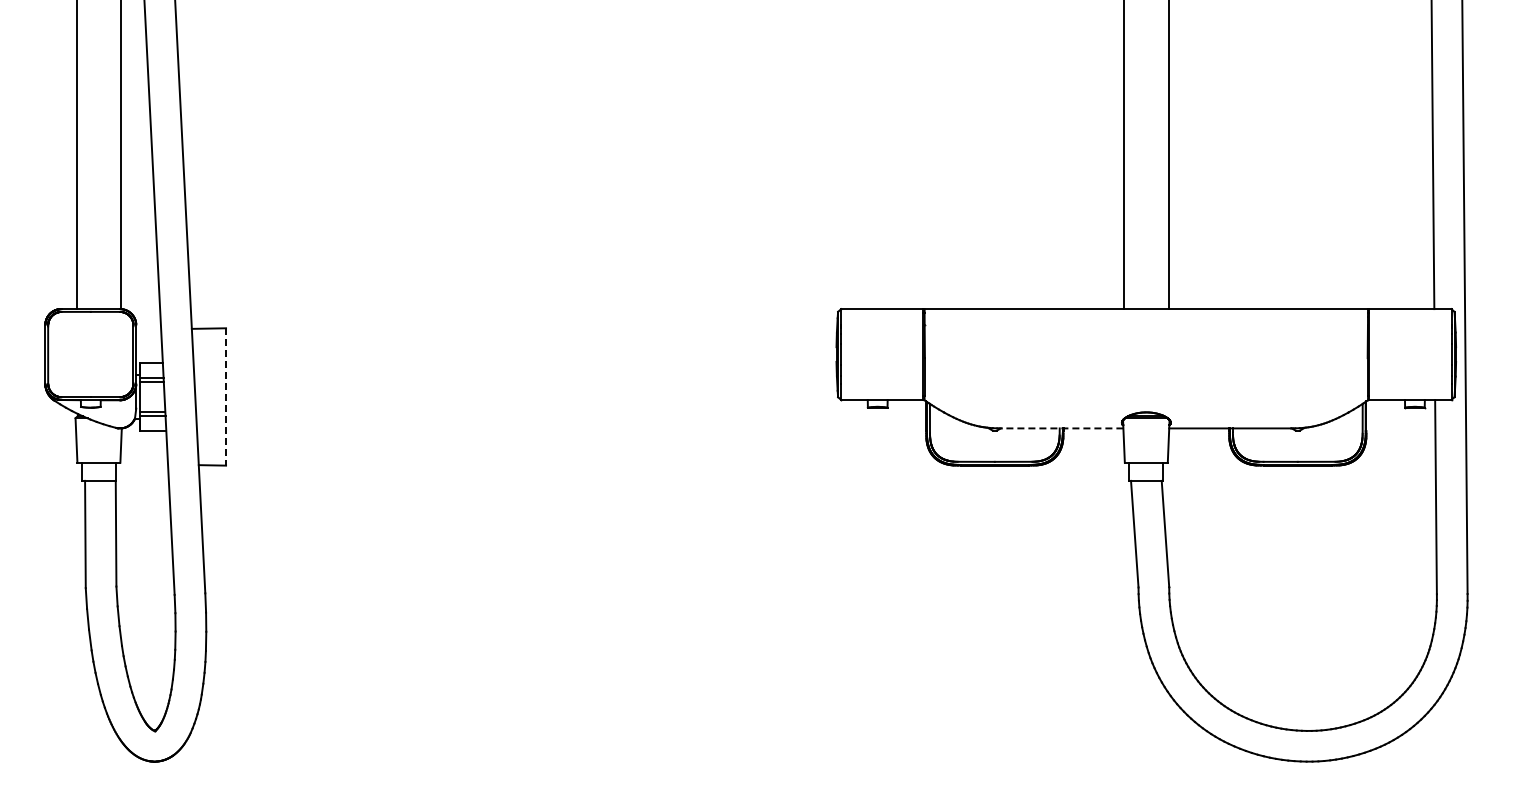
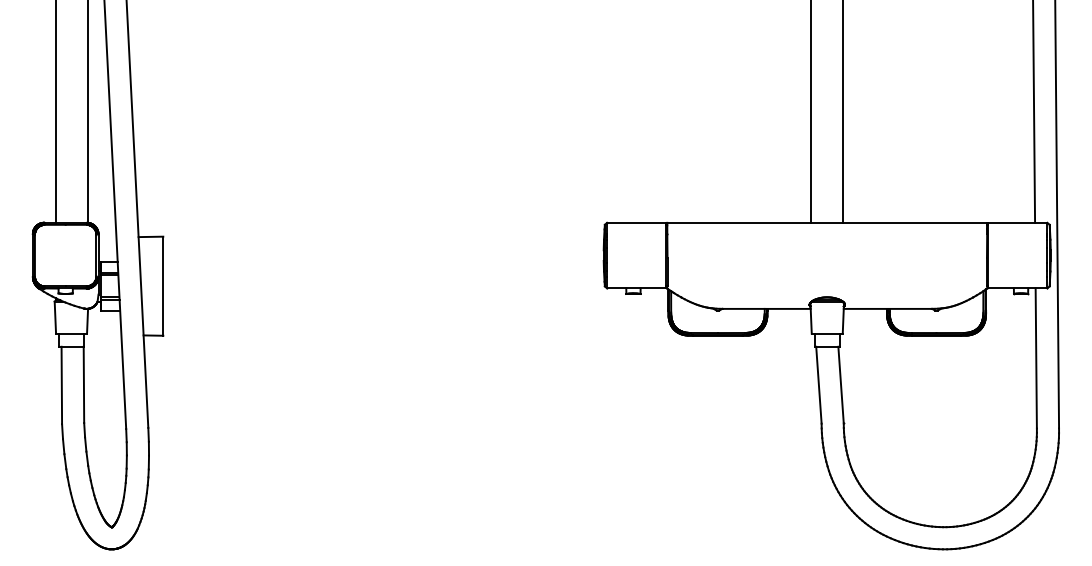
line: (226, 396) -> (163, 285), dashed -> solid
line: (1062, 428) -> (766, 308), dashed -> solid

